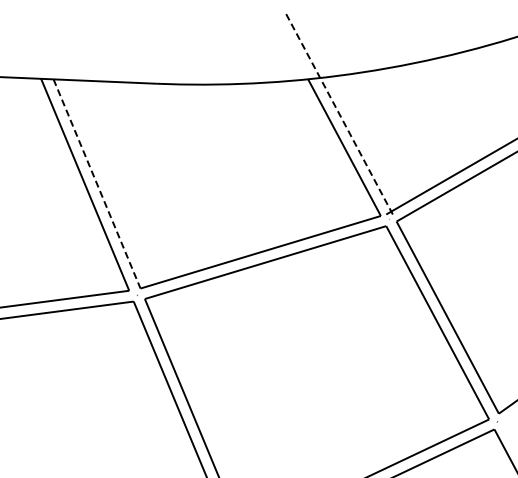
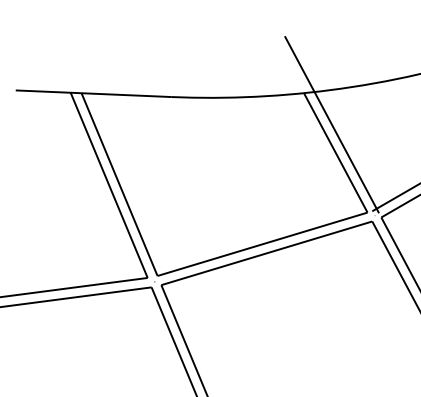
line: (340, 115) -> (332, 124), dashed -> solid
line: (97, 184) -> (119, 185), dashed -> solid

